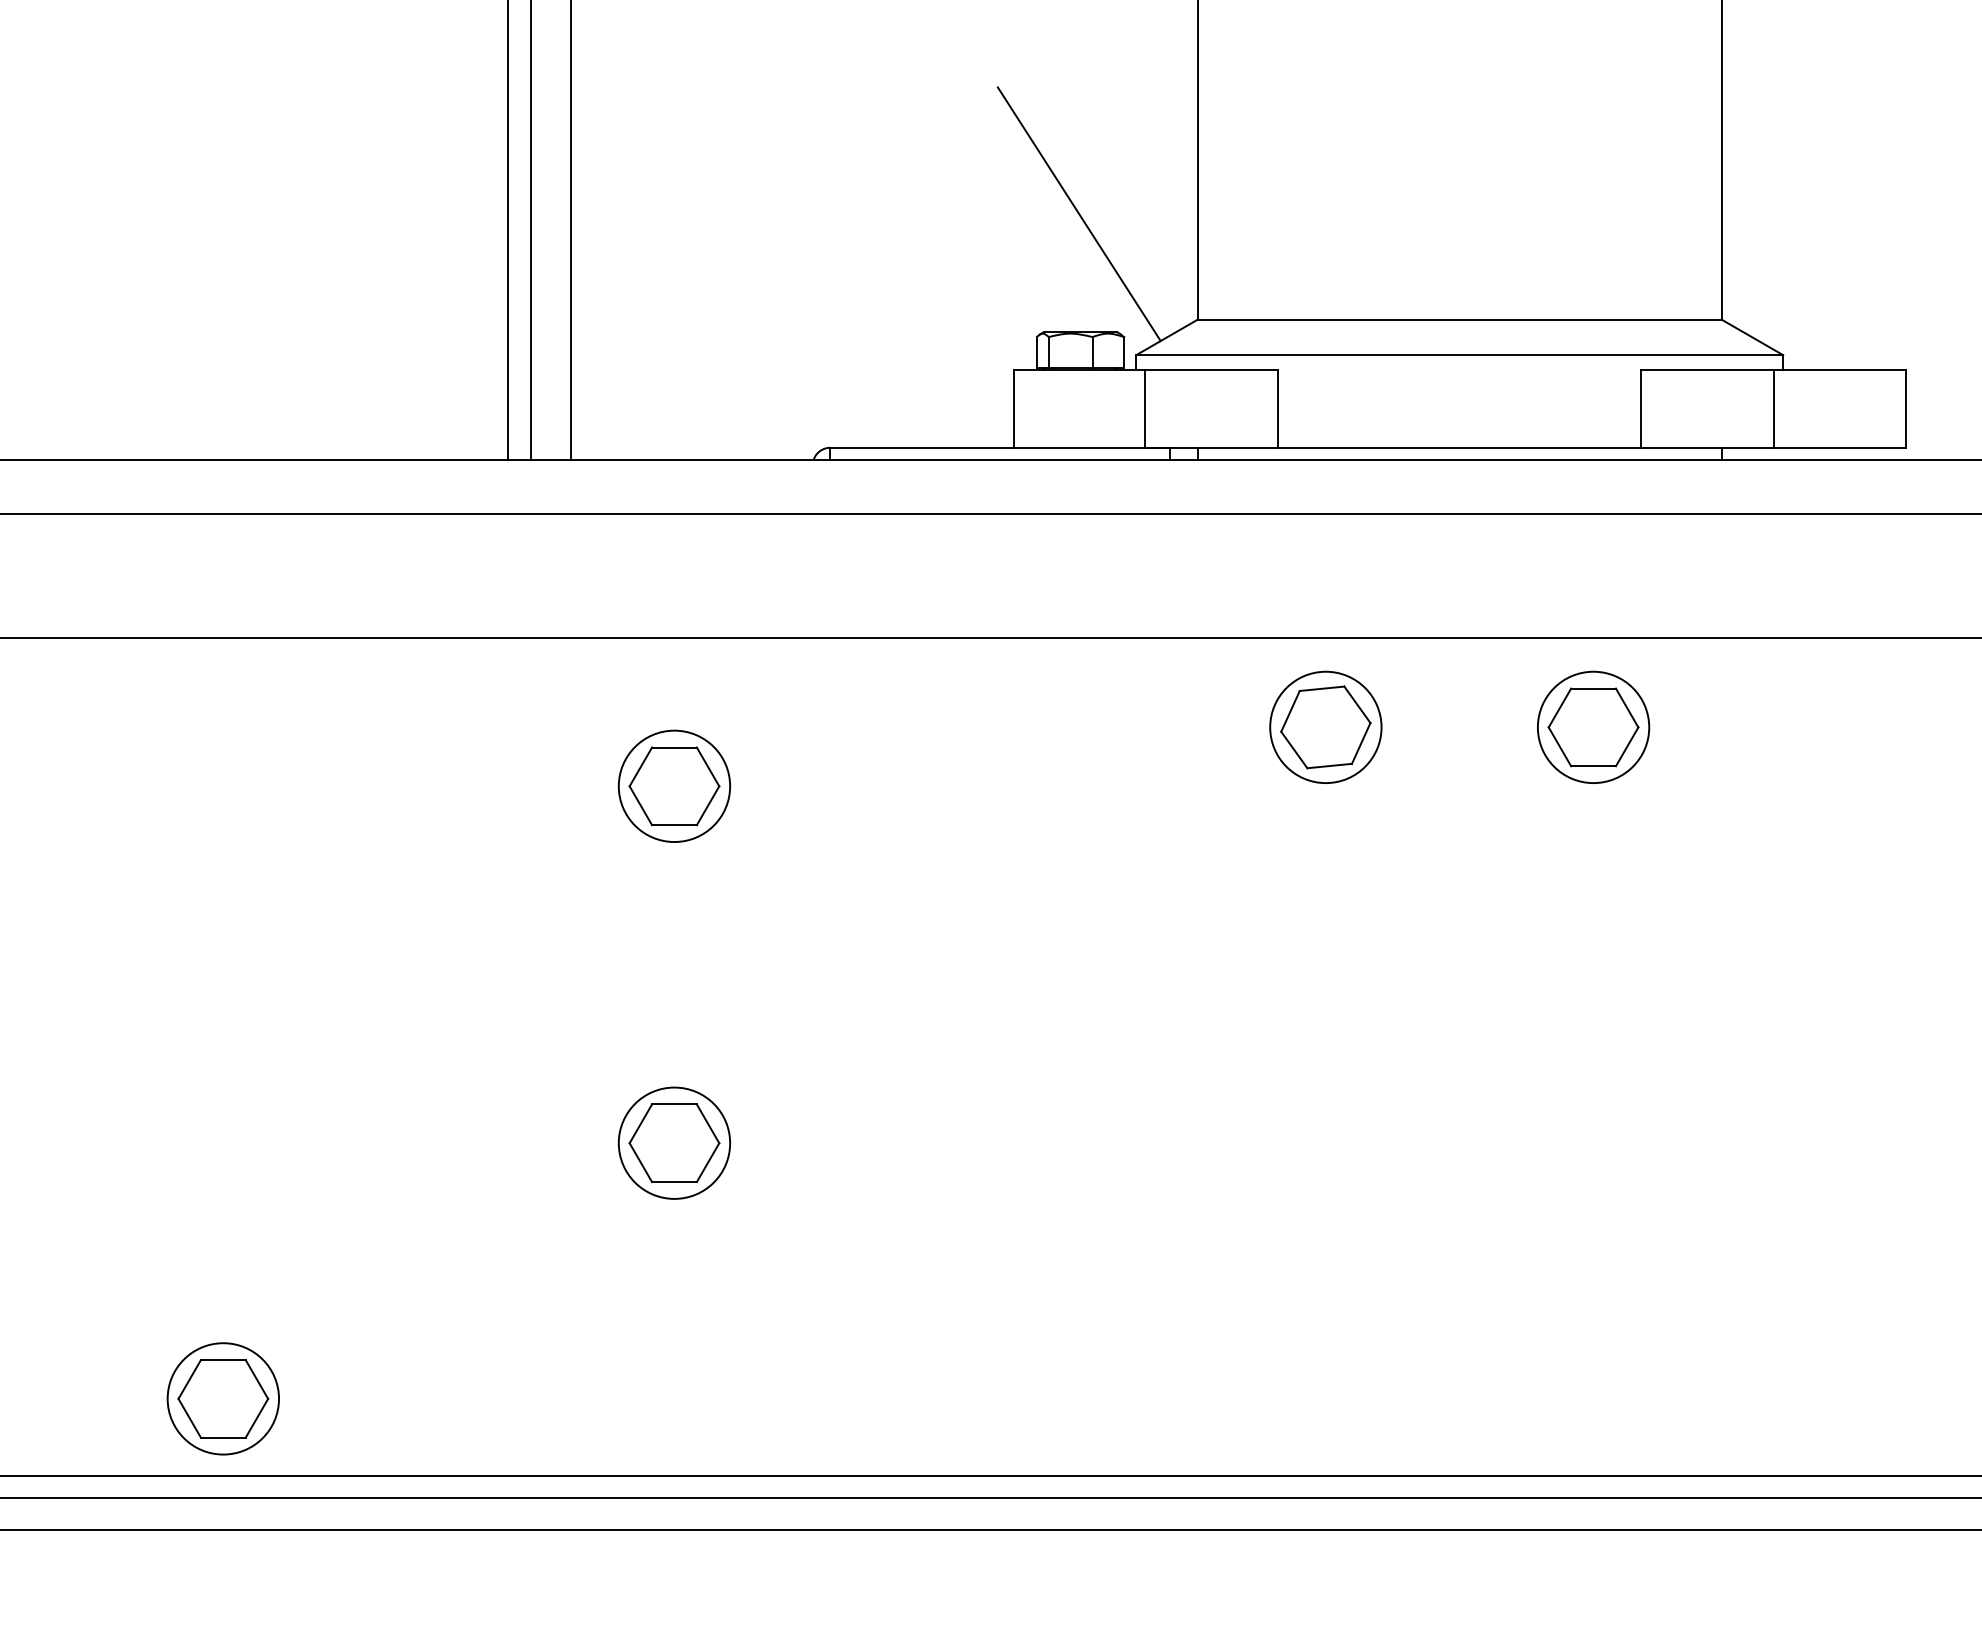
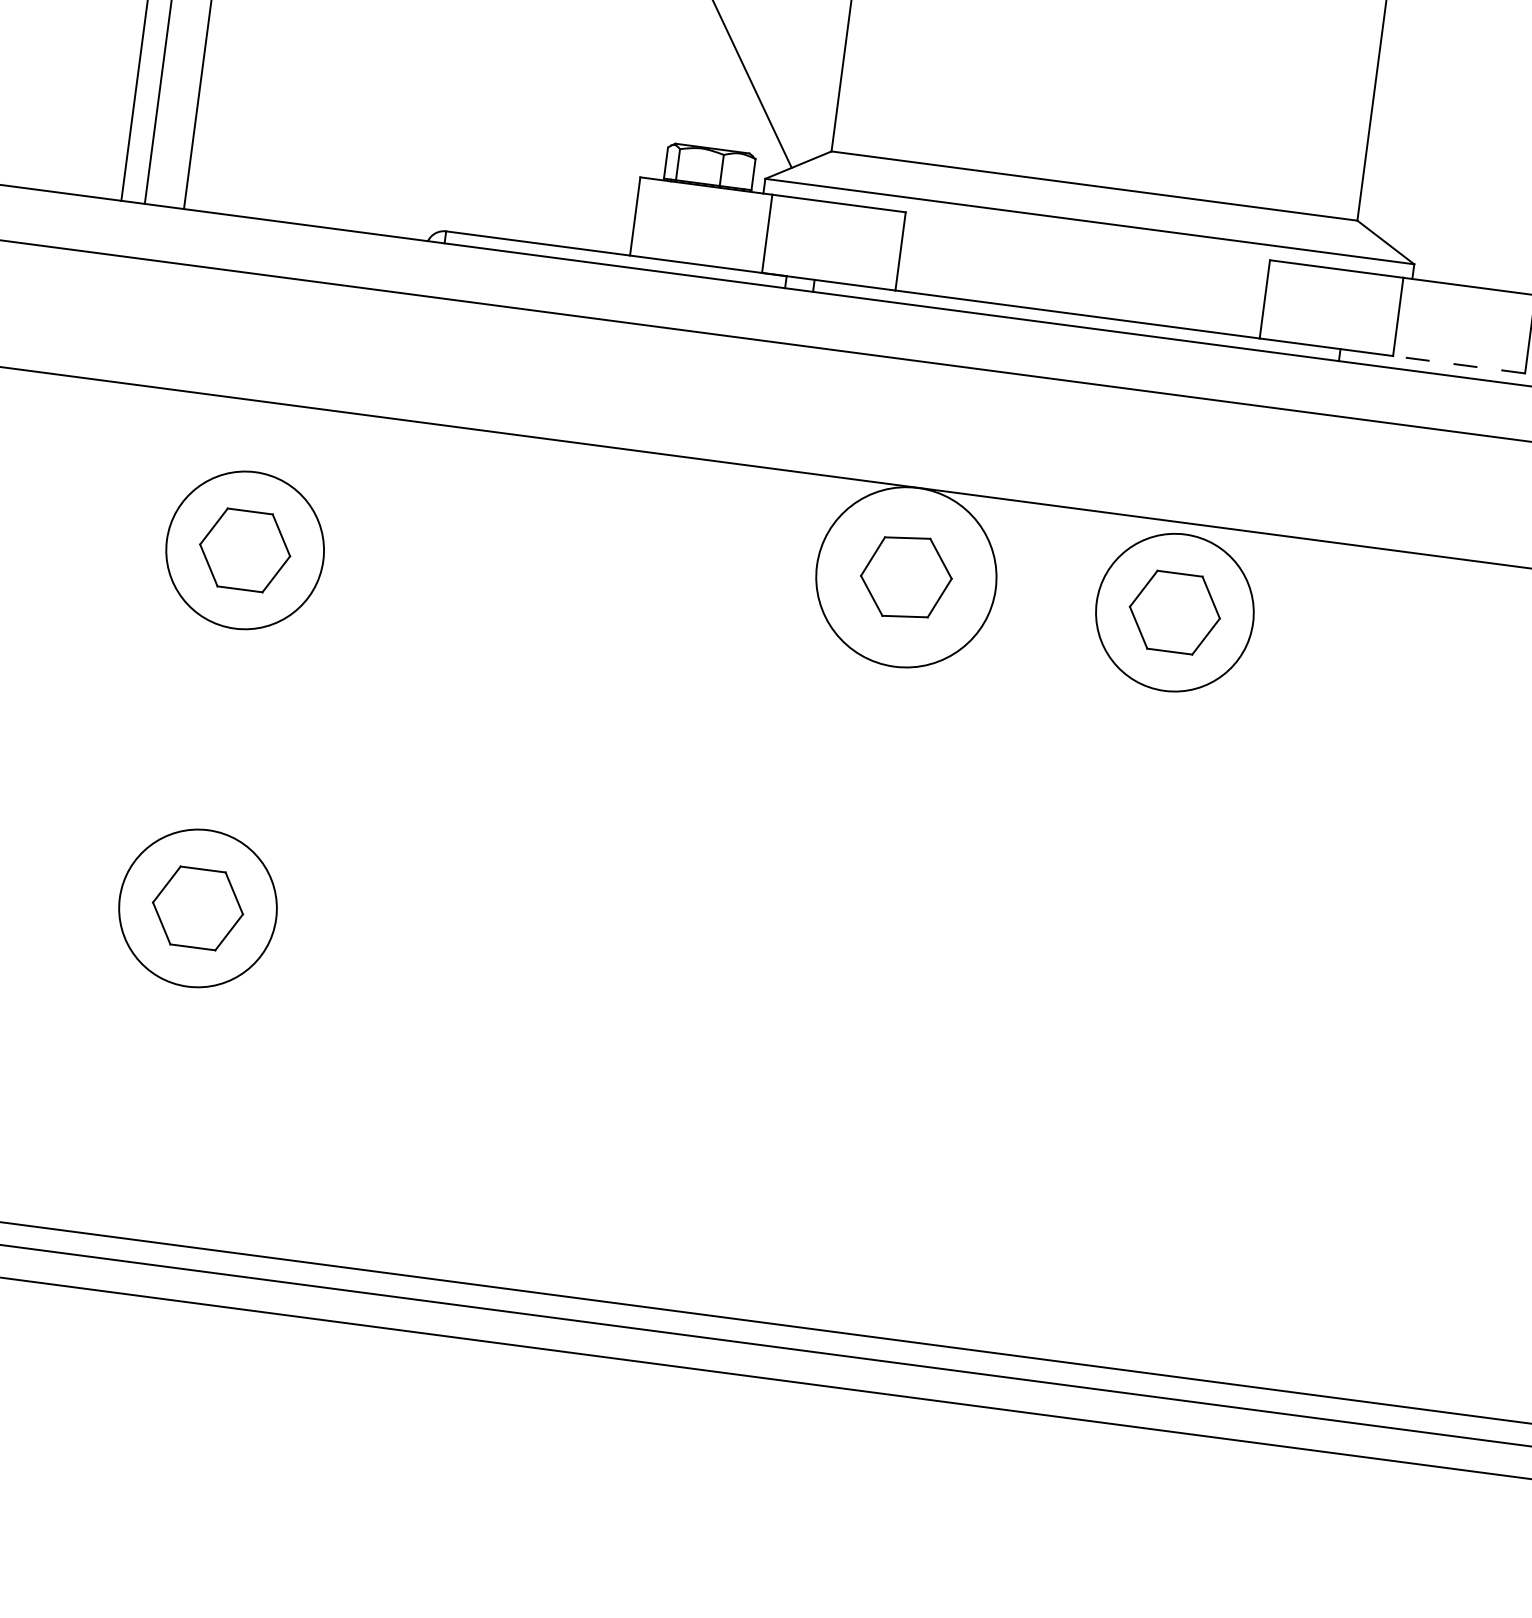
line: (1840, 447) -> (1459, 364), solid -> dashed
circle: (1325, 727) -> (906, 577), size x1.6
circle: (1593, 727) -> (1174, 612), size x1.4
circle: (674, 786) -> (245, 550), size x1.4
circle: (674, 1142) -> (198, 907), size x1.4

